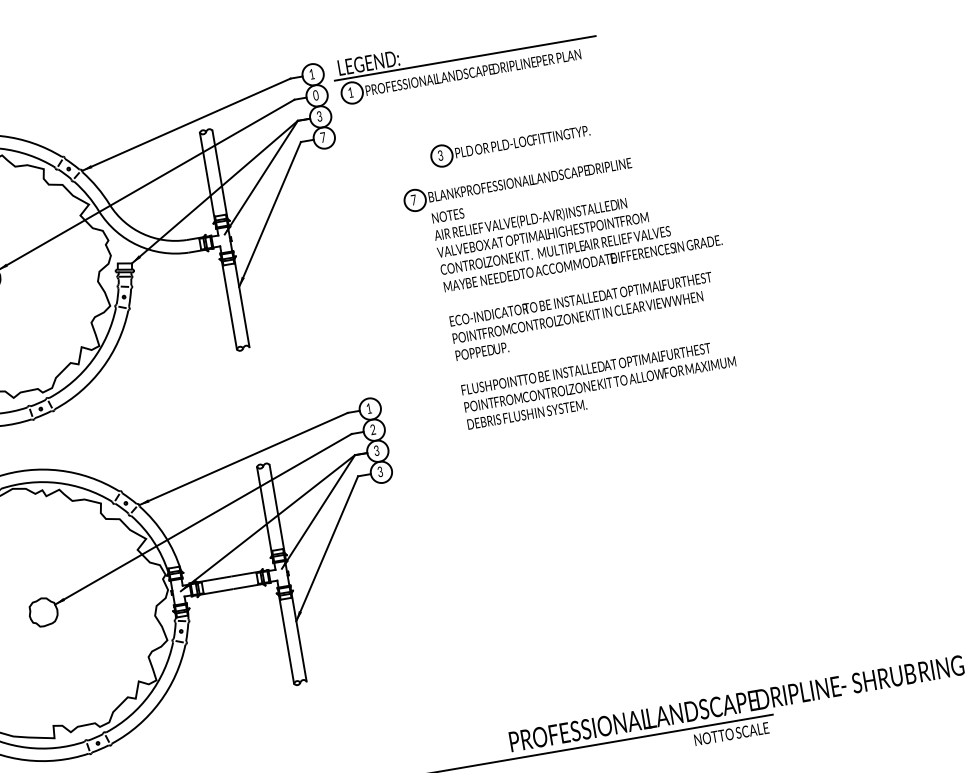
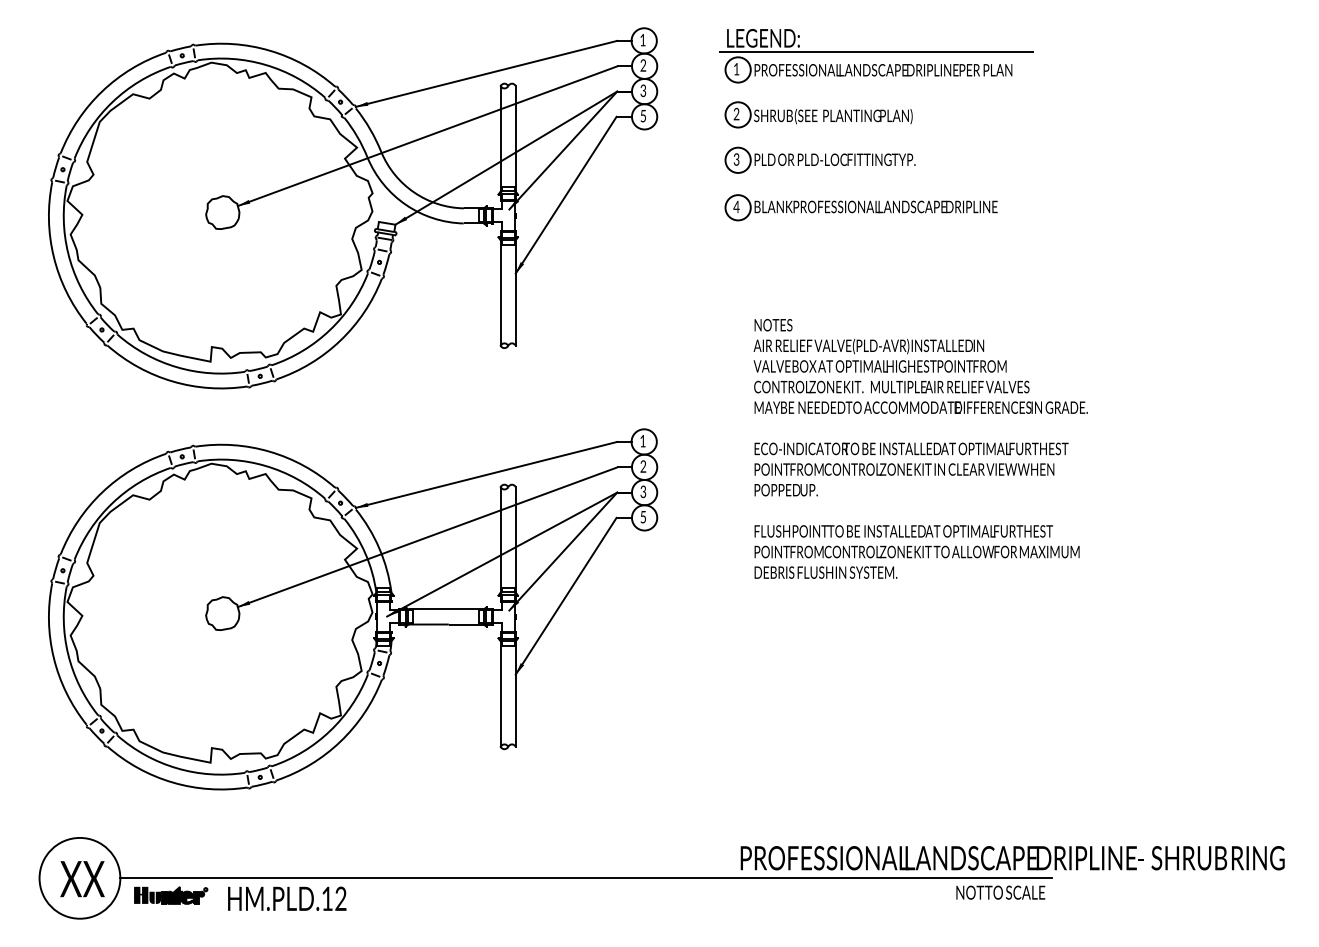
part: (465, 62) -> (876, 56), moved
text: (316, 96) -> (643, 66), 0 -> 2
part: (468, 111) -> (818, 114), added
text: (323, 137) -> (643, 116), 7 -> 5
part: (509, 143) -> (819, 159), moved
text: (413, 199) -> (736, 206), 7 -> 4
text: (588, 297) -> (920, 448), moved
text: (380, 471) -> (643, 516), 3 -> 5

